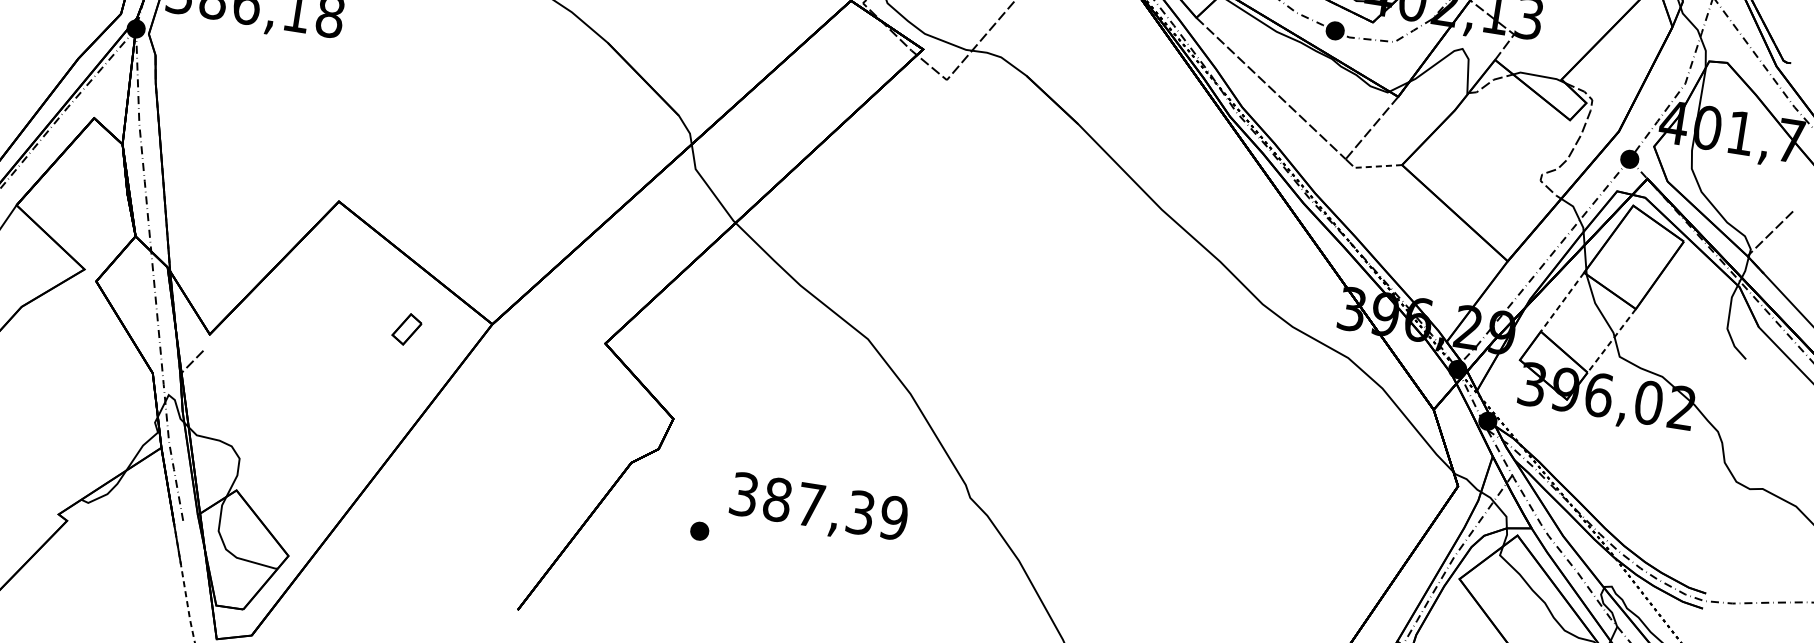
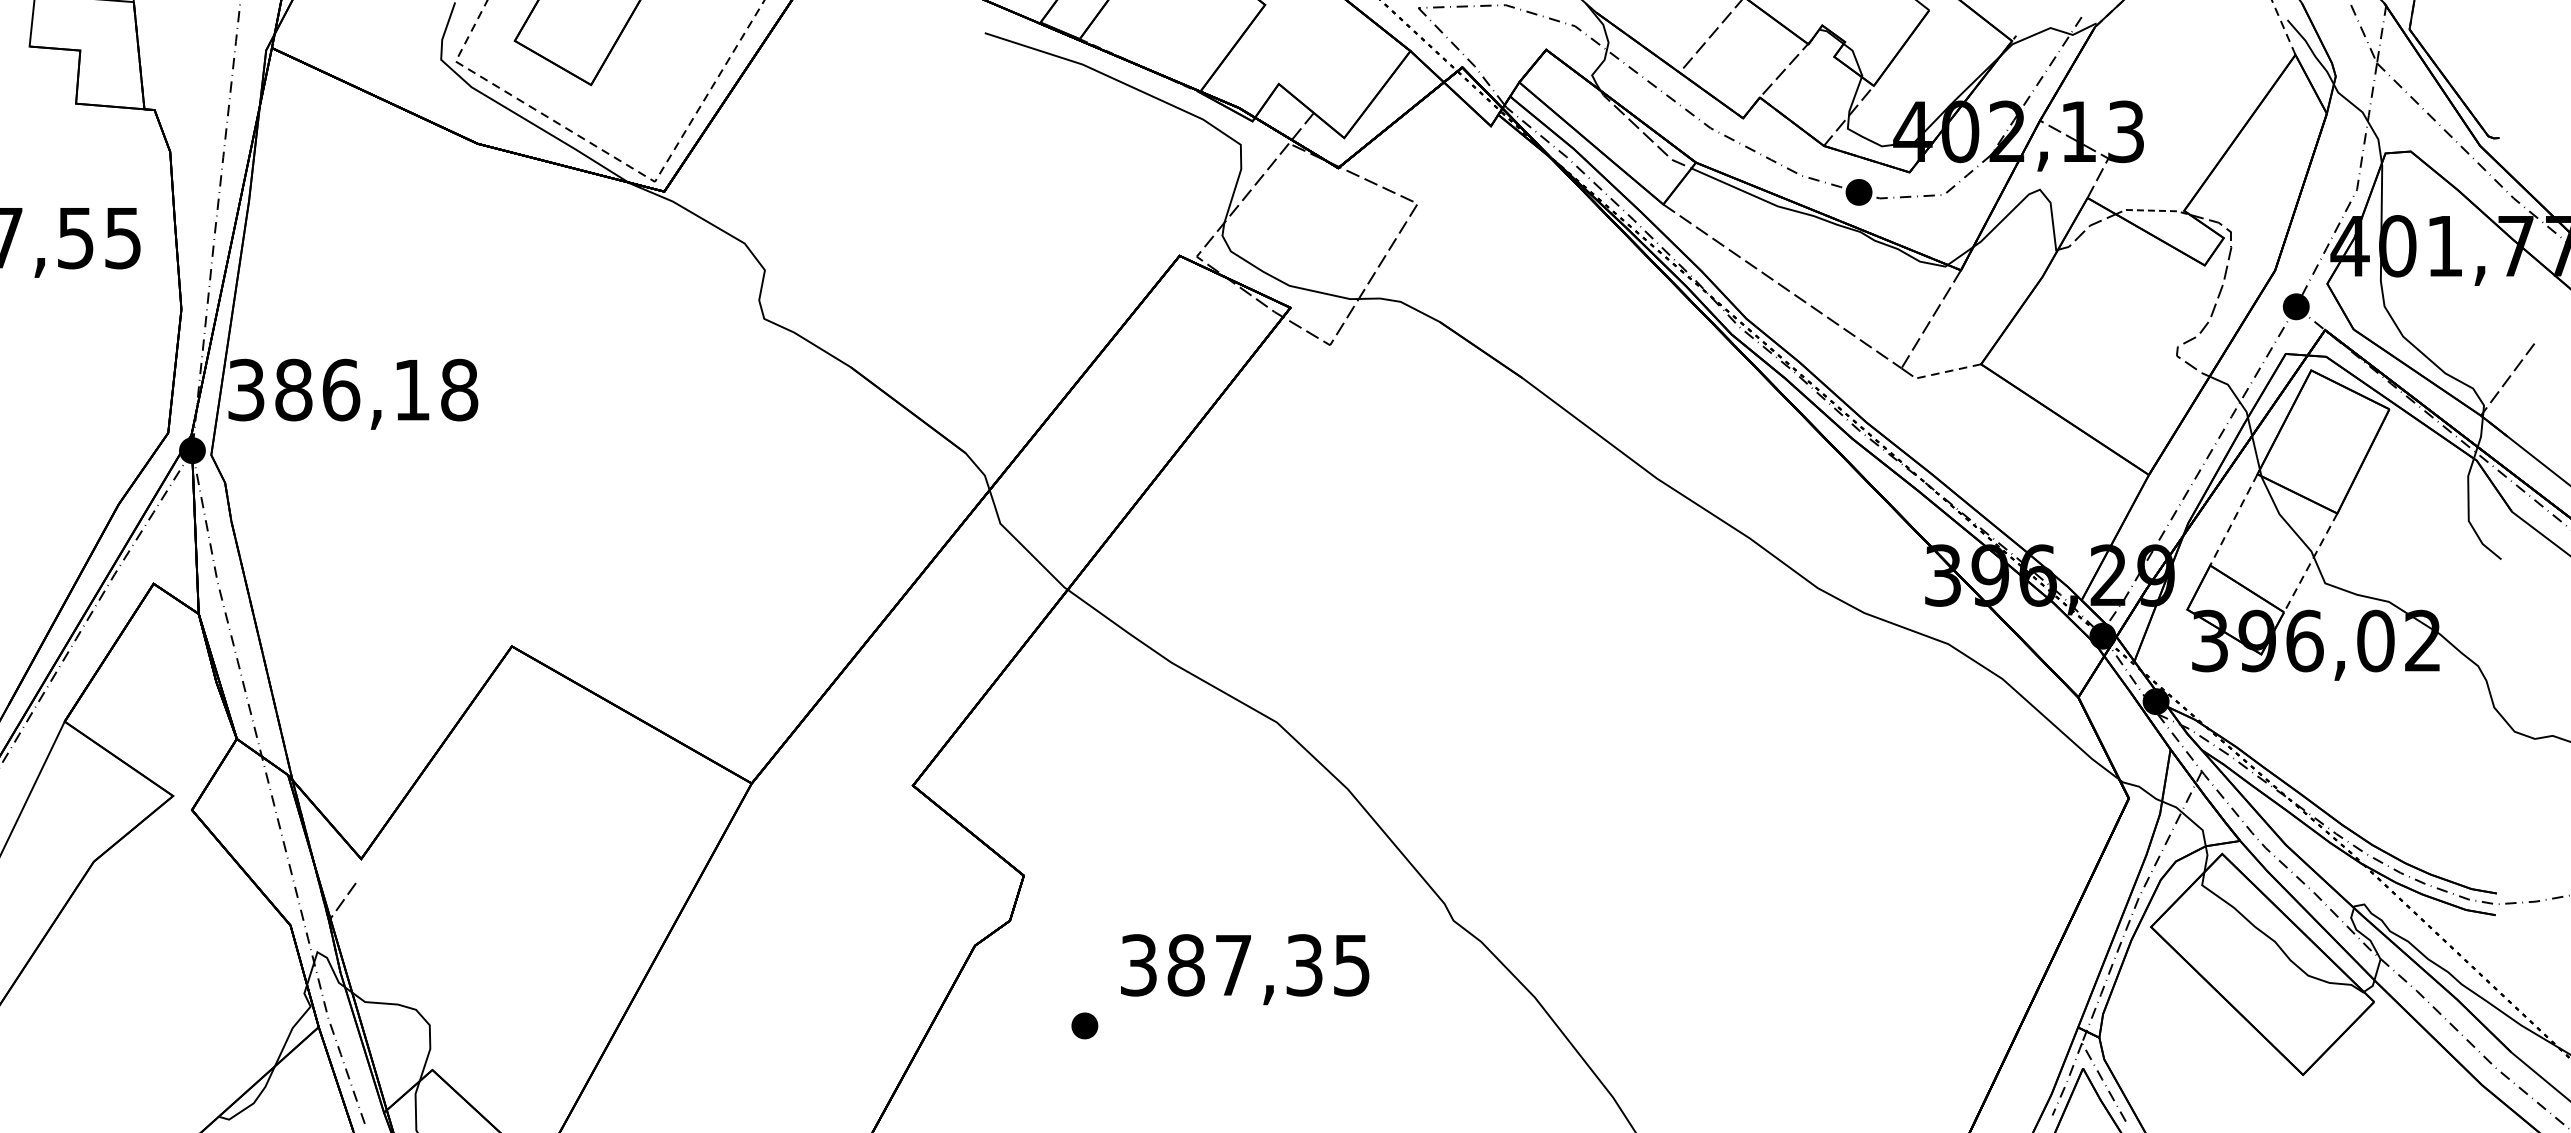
line: (1540, 76) -> (2153, 210), solid -> dashed
part: (406, 329) -> (633, 809), removed
text: (893, 518) -> (1351, 965), 387,39 -> 387,35

